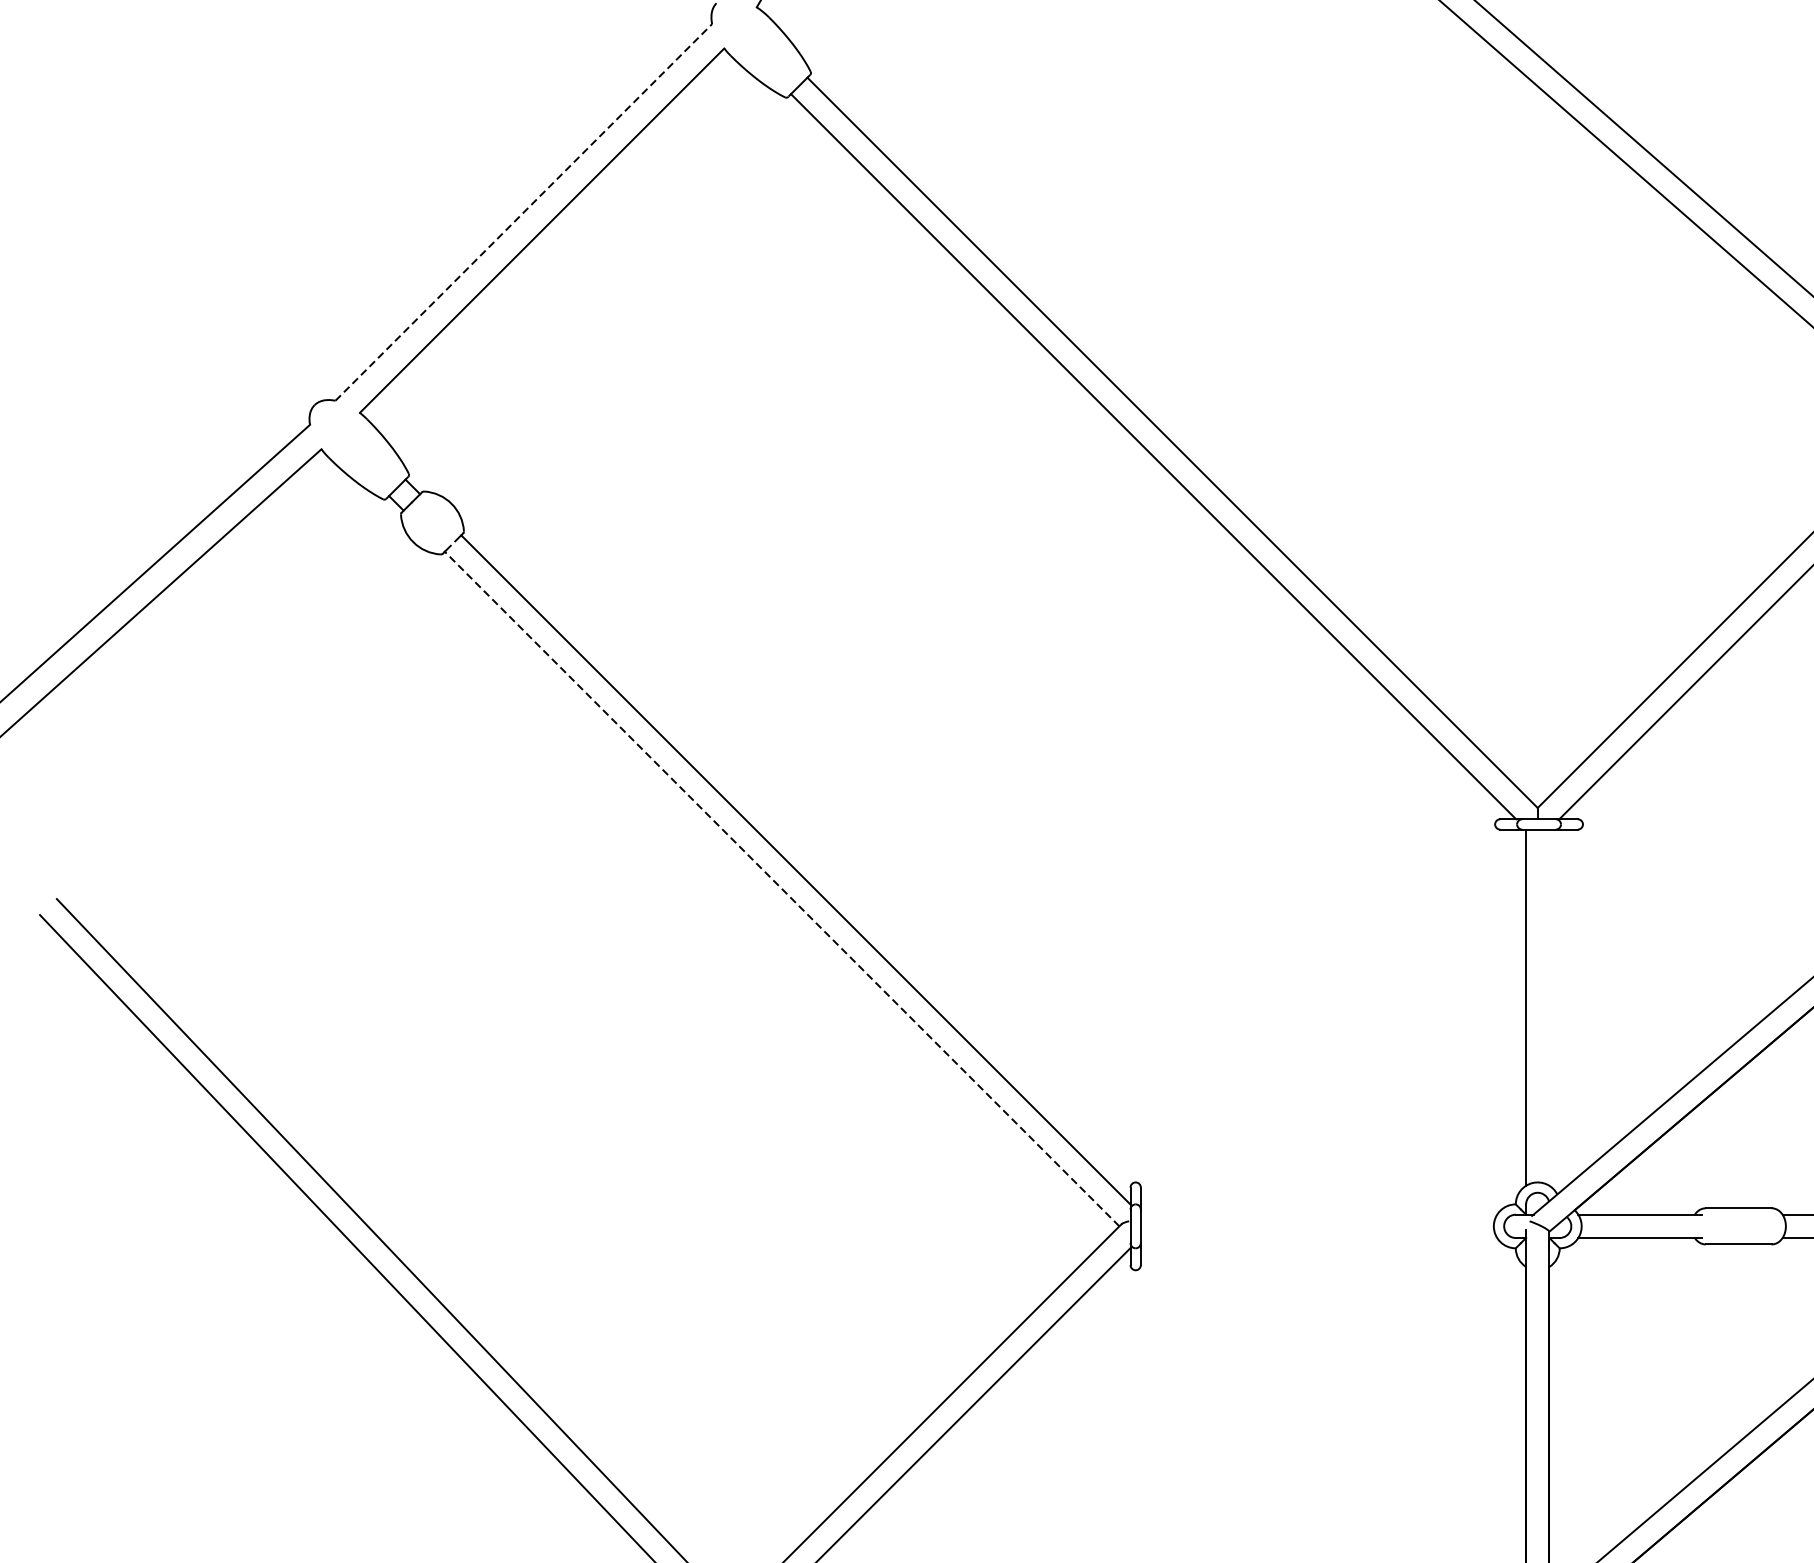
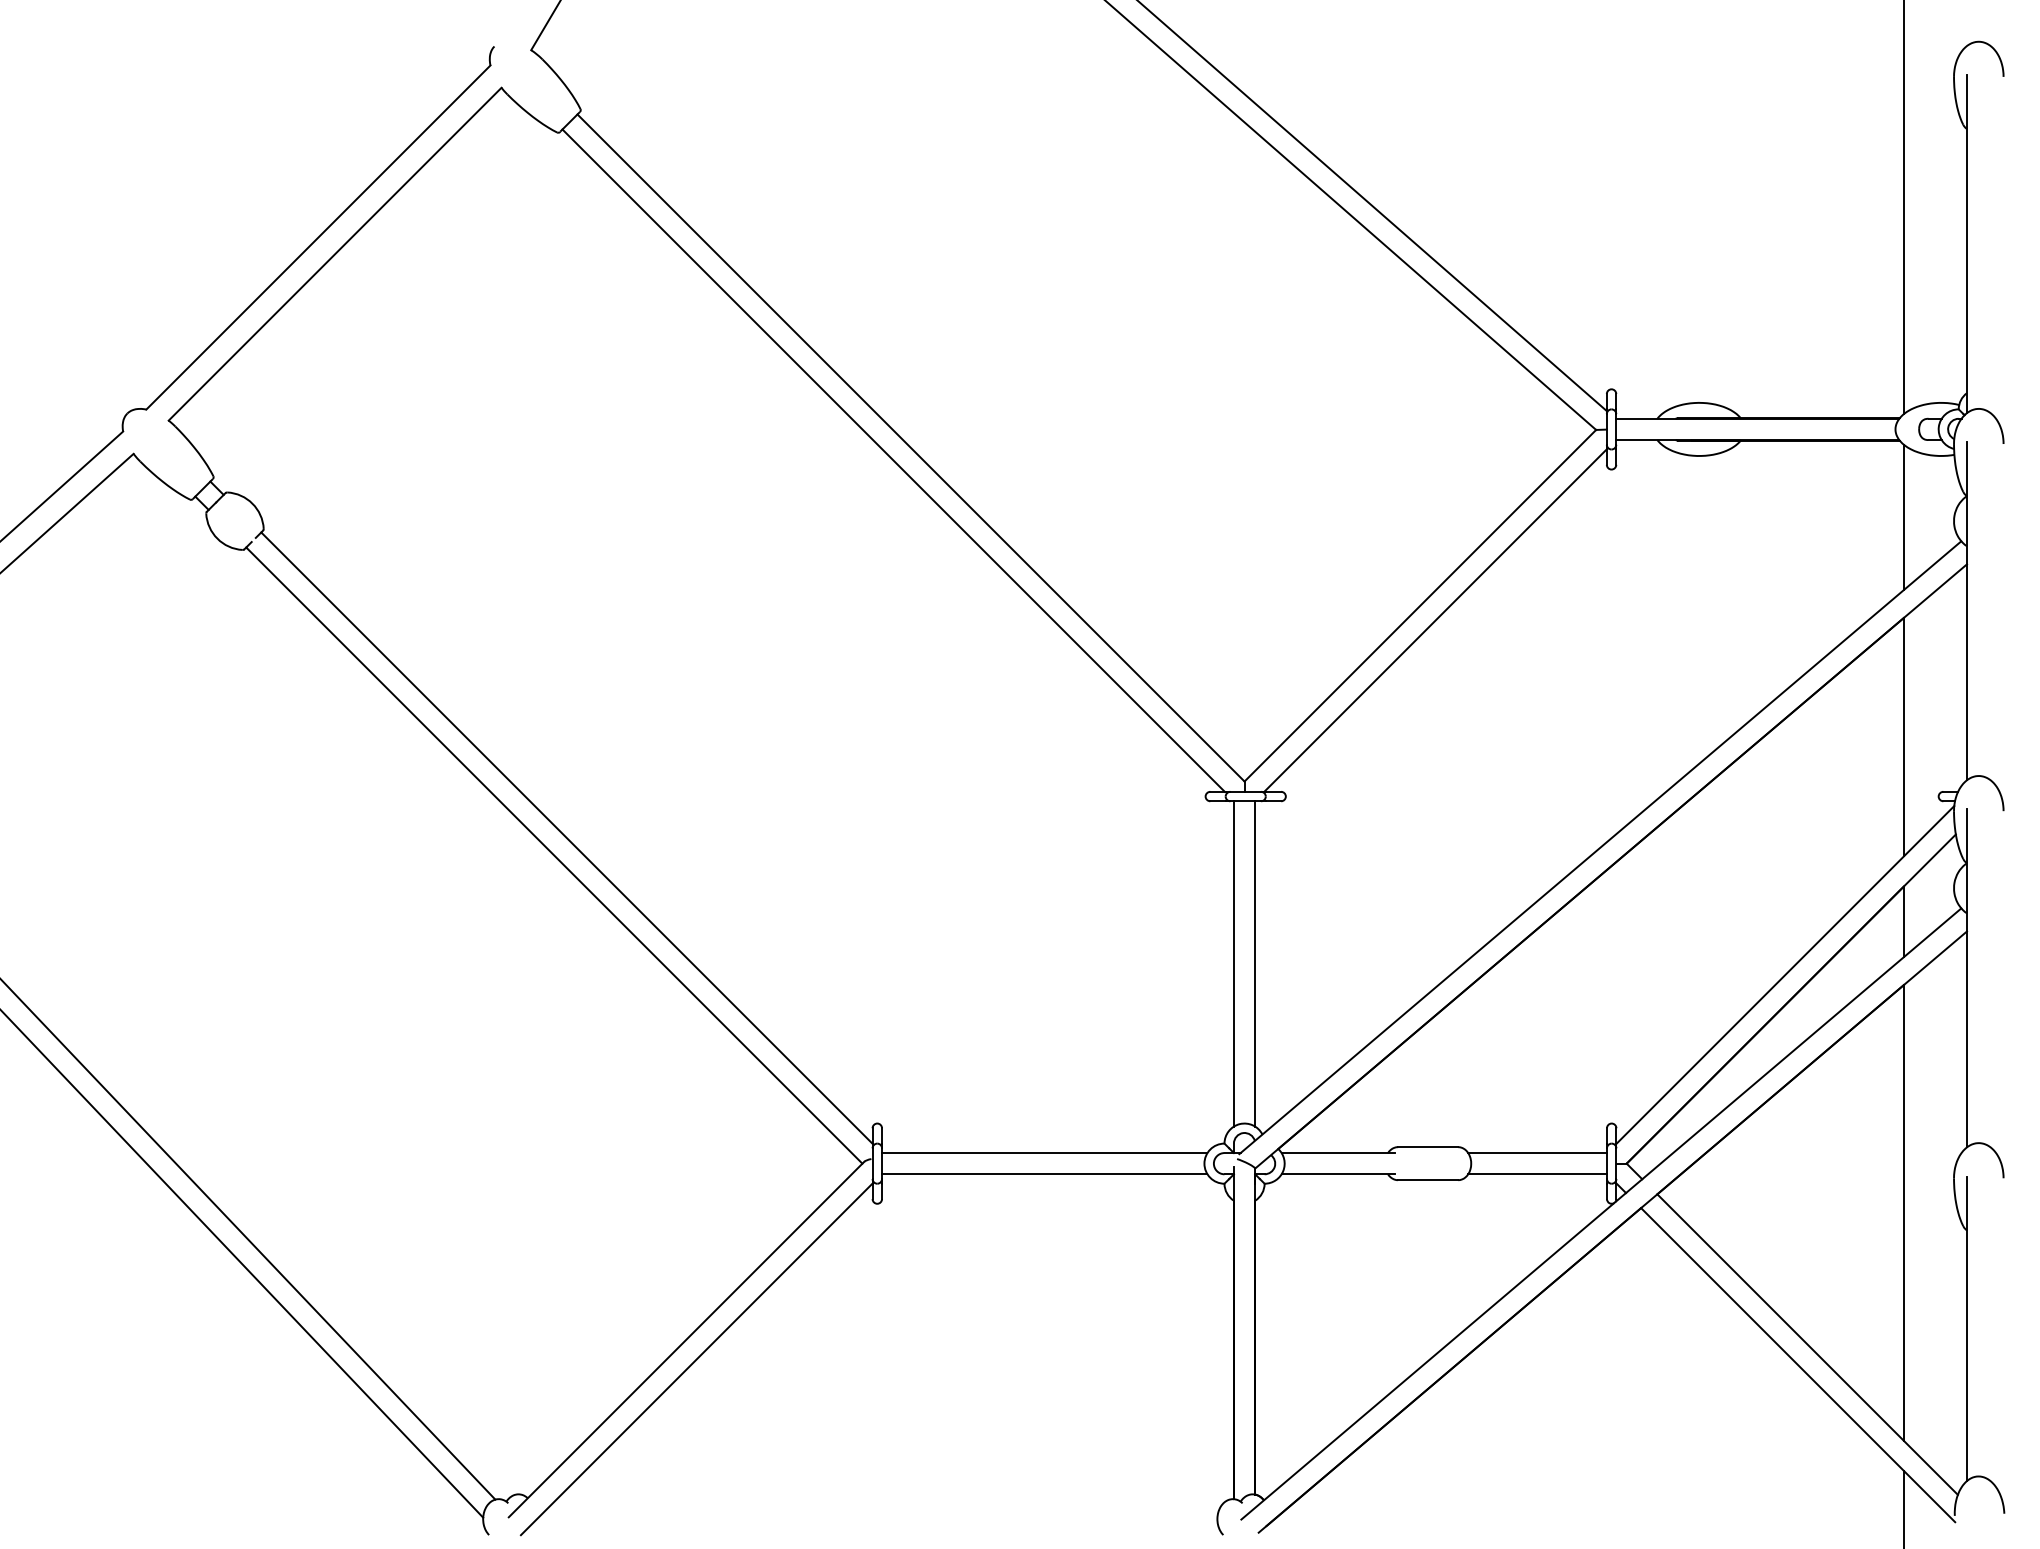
line: (523, 212) -> (318, 237), dashed -> solid
line: (782, 888) -> (554, 855), dashed -> solid
line: (1549, 1007) -> (1255, 963), added
line: (1318, 1215) -> (1044, 1153), added
line: (1318, 1238) -> (1044, 1174), added

